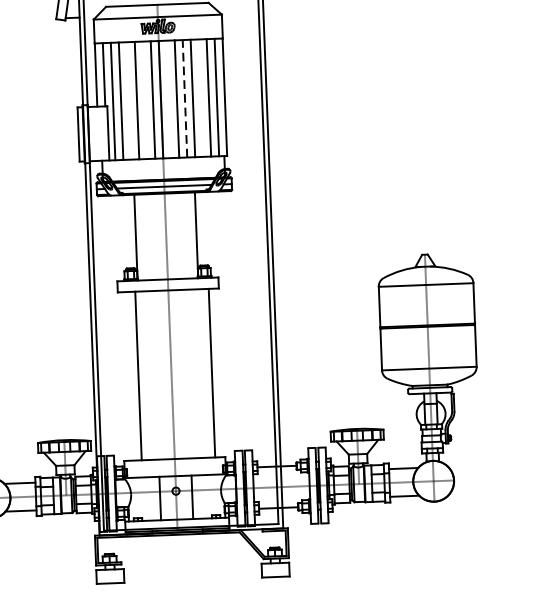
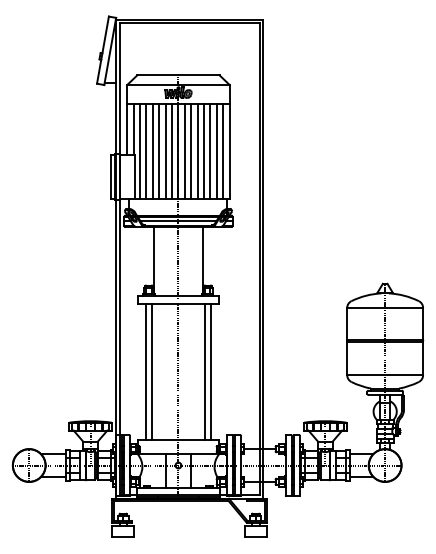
line: (184, 97) -> (197, 150), dashed -> solid
line: (200, 98) -> (210, 151), added
line: (168, 99) -> (184, 151), added
line: (144, 100) -> (165, 151), added
line: (128, 101) -> (152, 151), added
line: (205, 372) -> (205, 371), added
line: (131, 375) -> (146, 371), added

